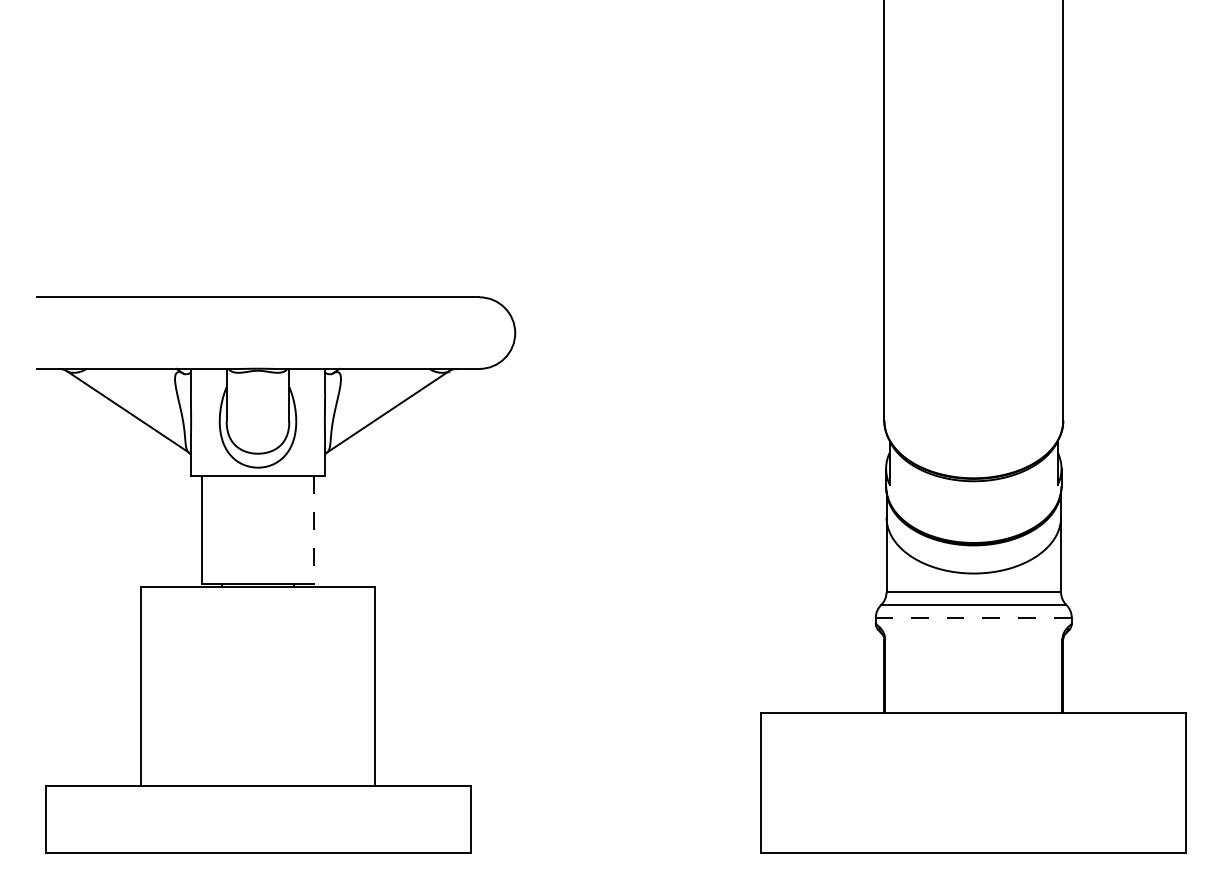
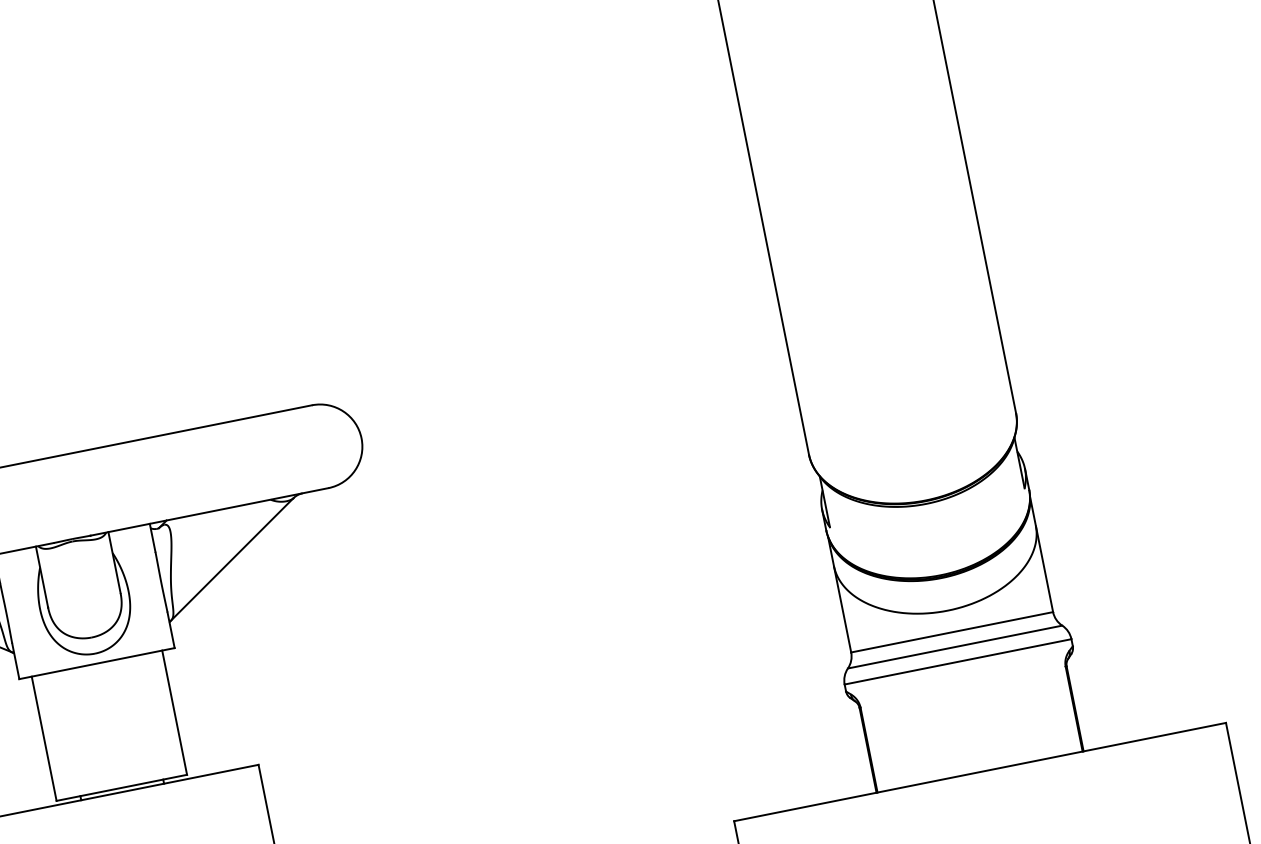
line: (314, 529) -> (174, 712), dashed -> solid
line: (973, 617) -> (957, 661), dashed -> solid

